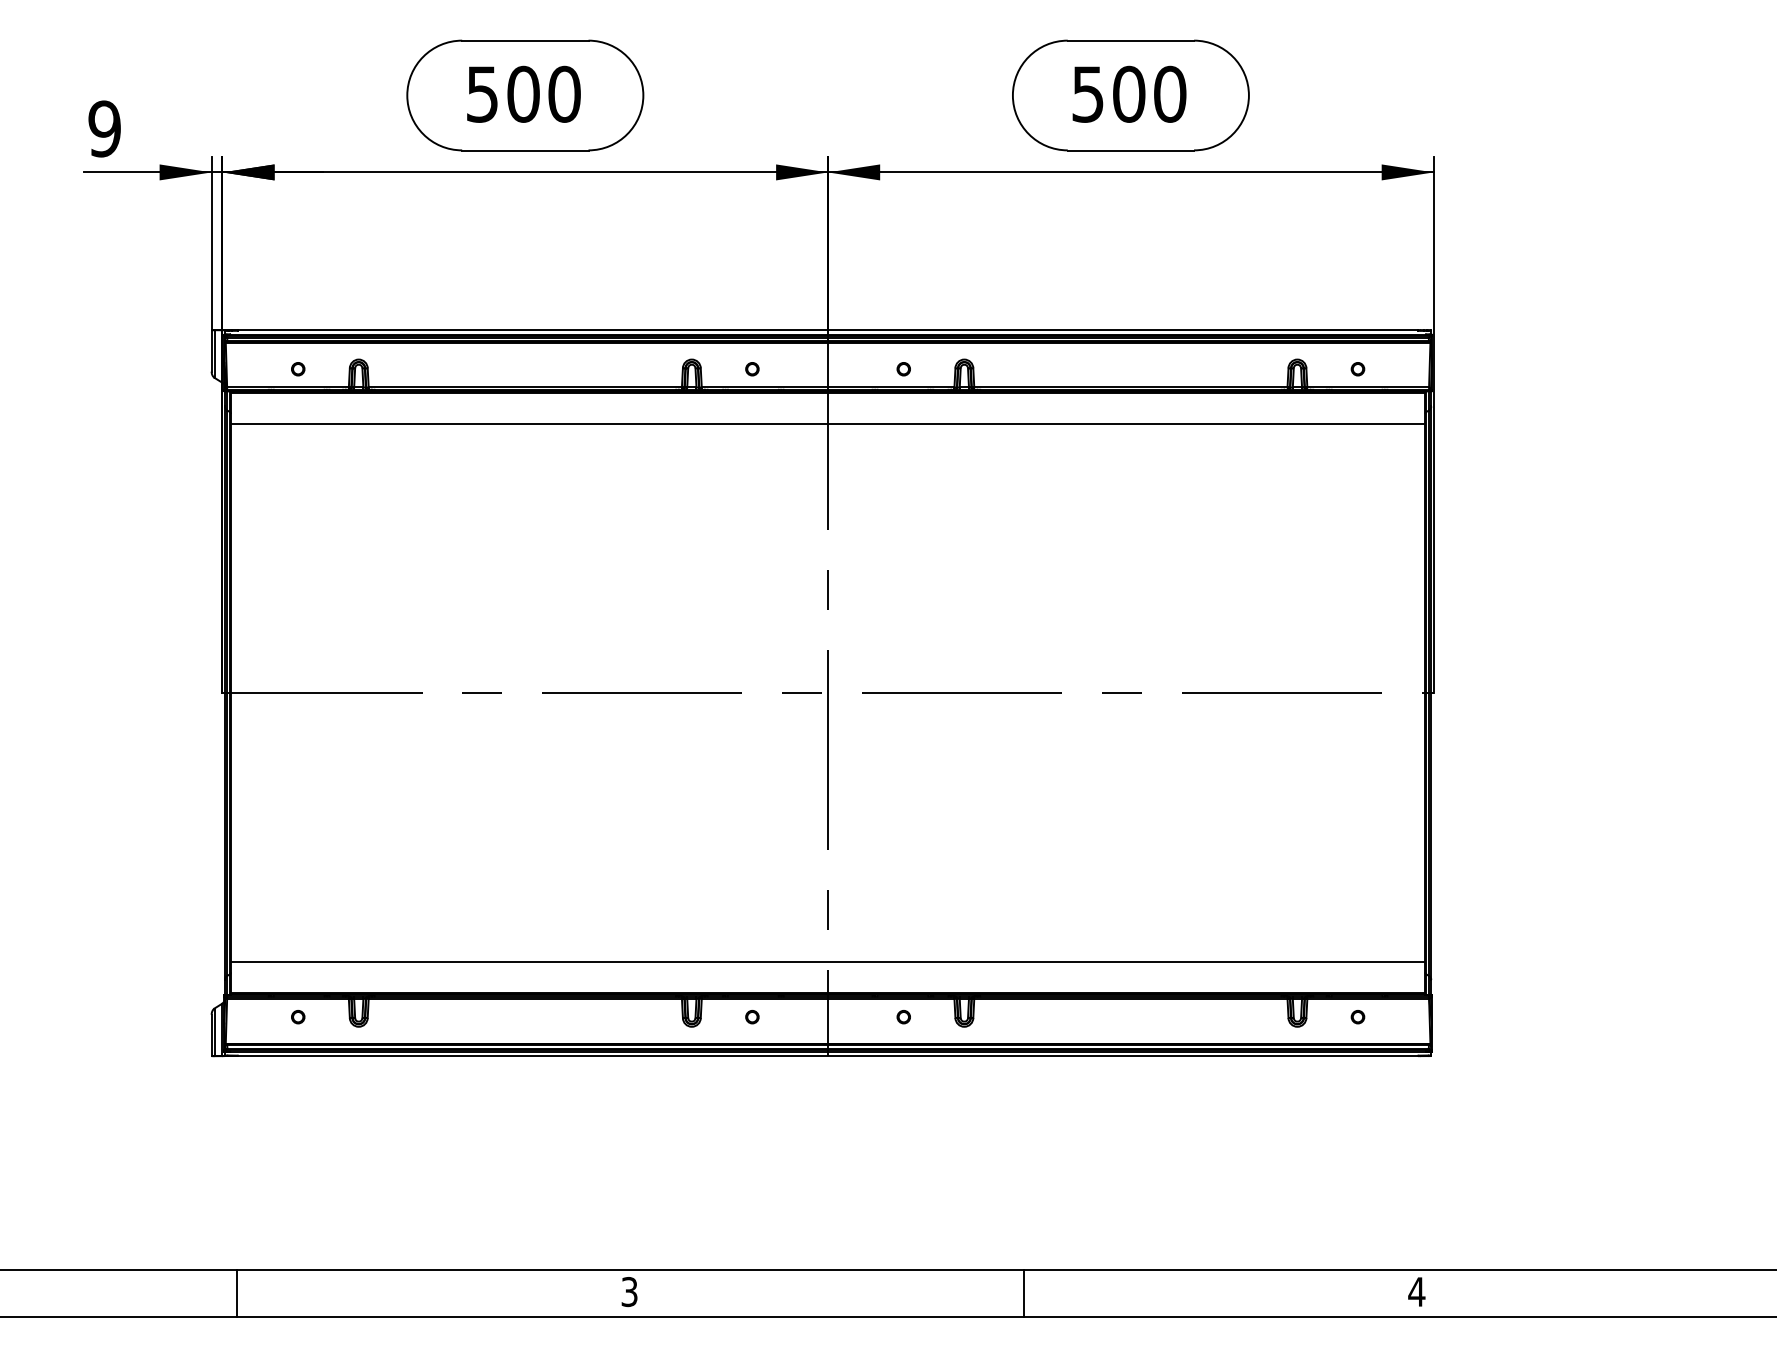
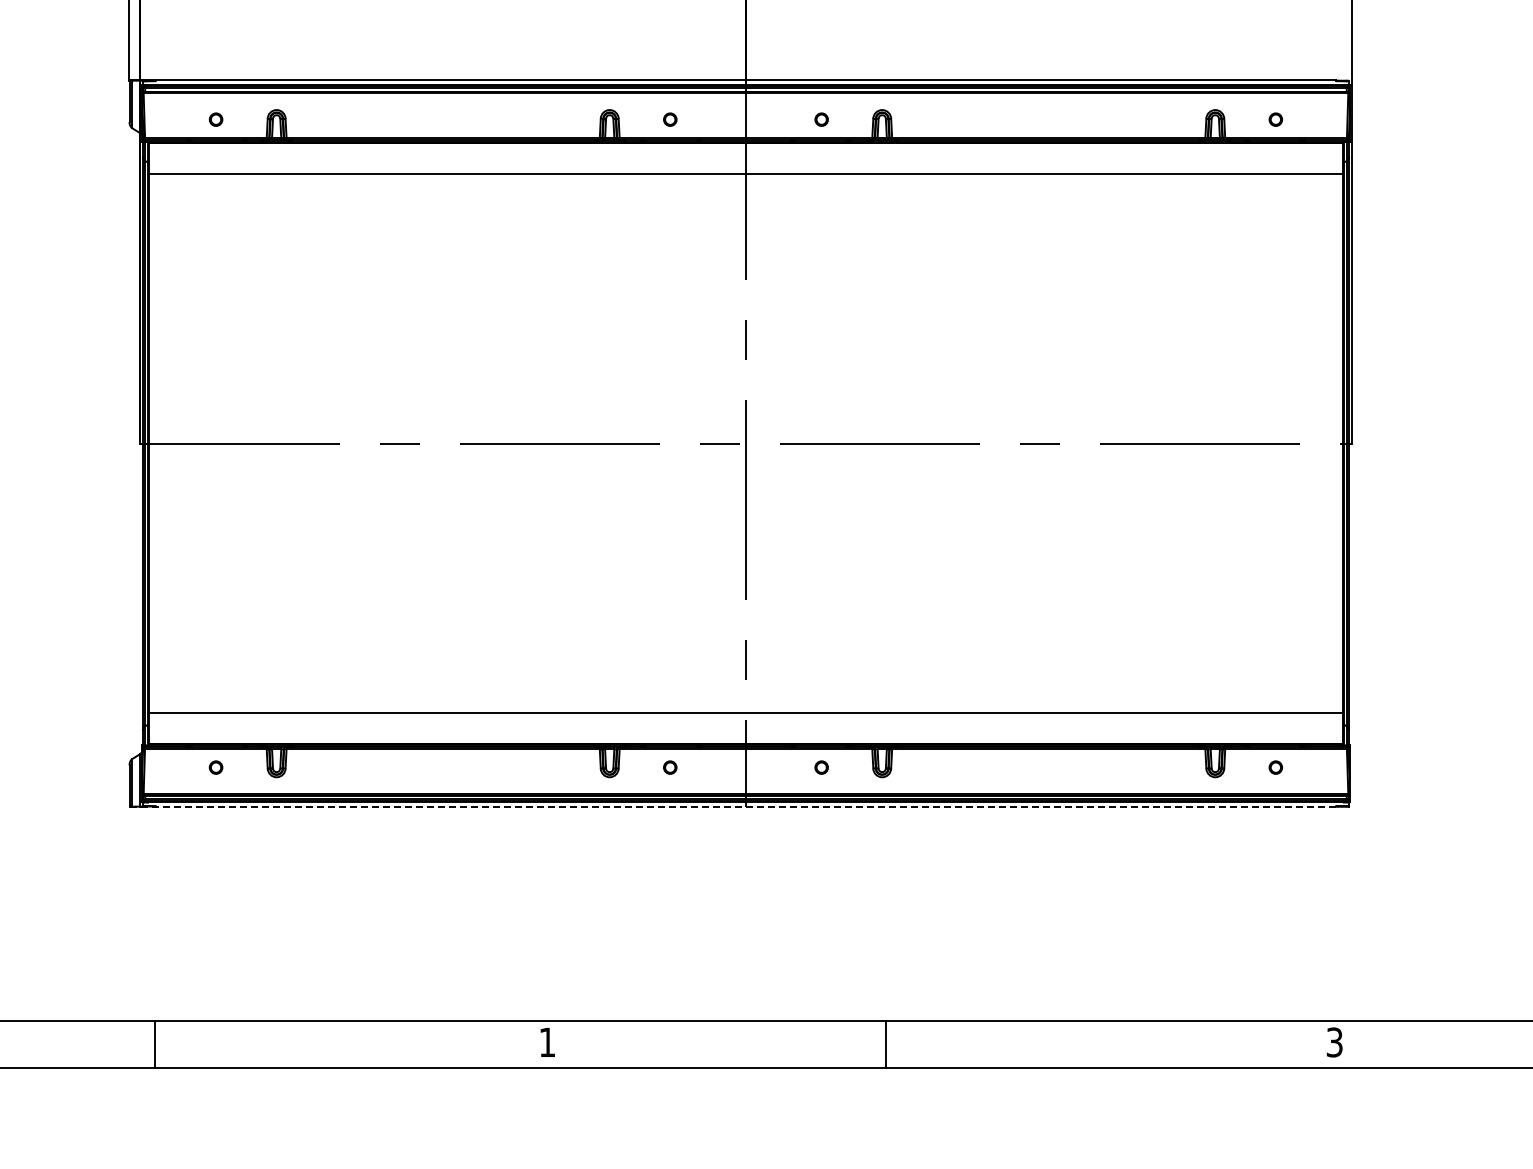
line: (815, 1056) -> (733, 806), solid -> dashed
text: (629, 1292) -> (547, 1042), 3 -> 1
text: (1416, 1292) -> (1334, 1042), 4 -> 3
line: (1023, 1293) -> (885, 1043), moved

